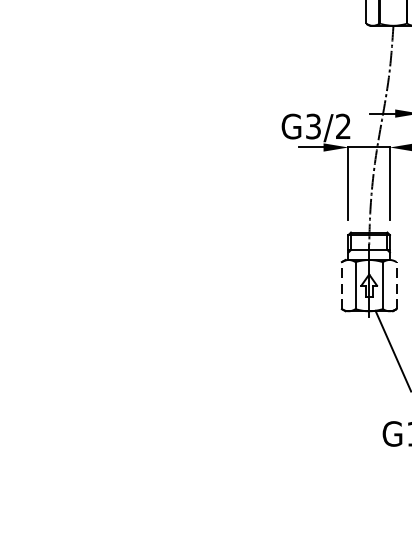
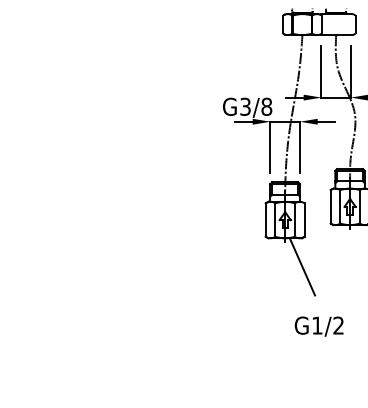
text: (342, 126) -> (266, 106), G3/2 -> G3/8
line: (341, 286) -> (265, 220), dashed -> solid
line: (396, 286) -> (304, 220), dashed -> solid

